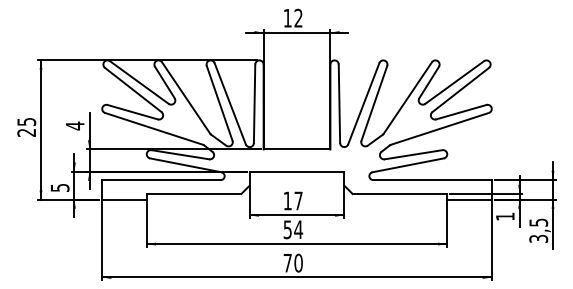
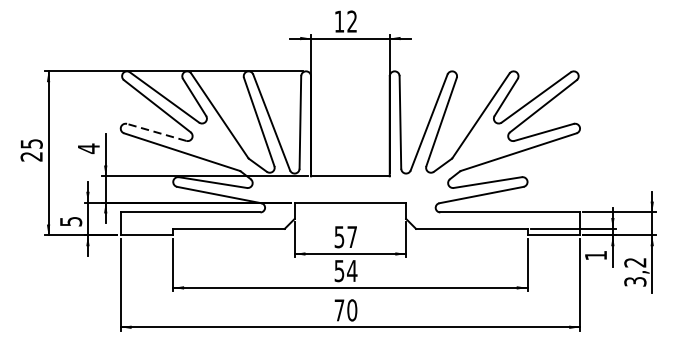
line: (132, 112) -> (156, 132), solid -> dashed
text: (287, 200) -> (339, 236), 17 -> 57
text: (538, 222) -> (635, 262), 3,5 -> 3,2

